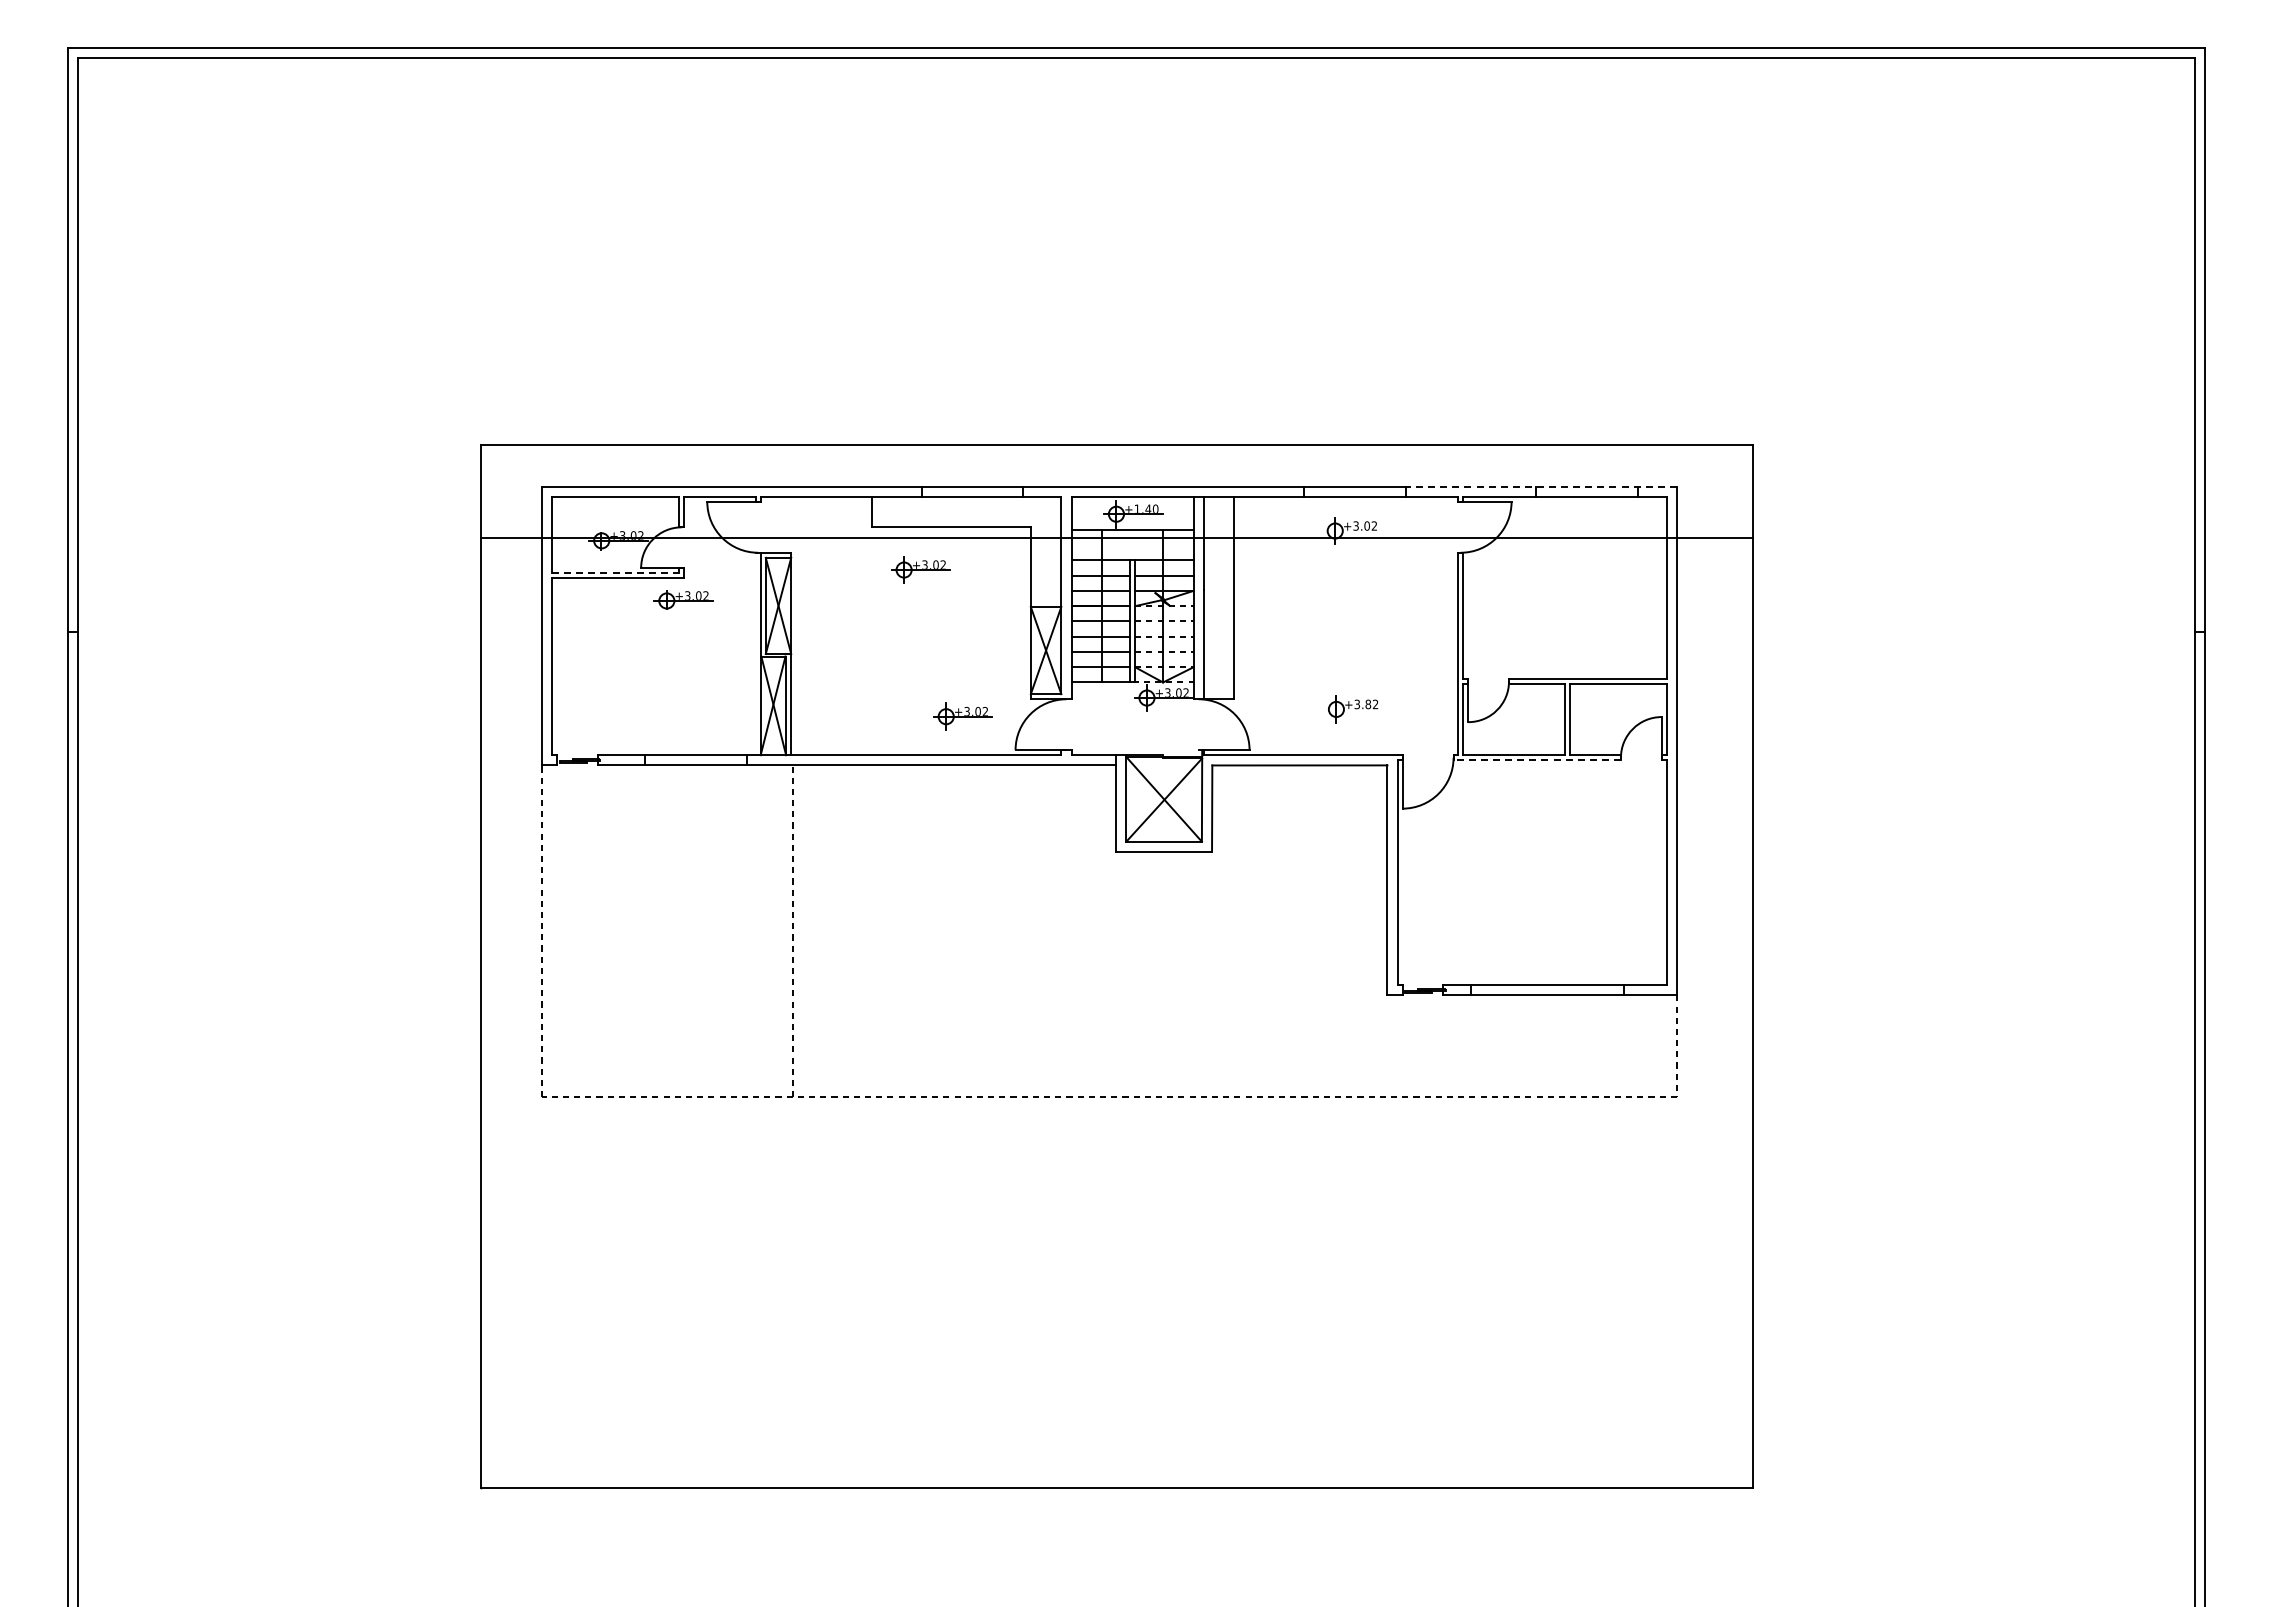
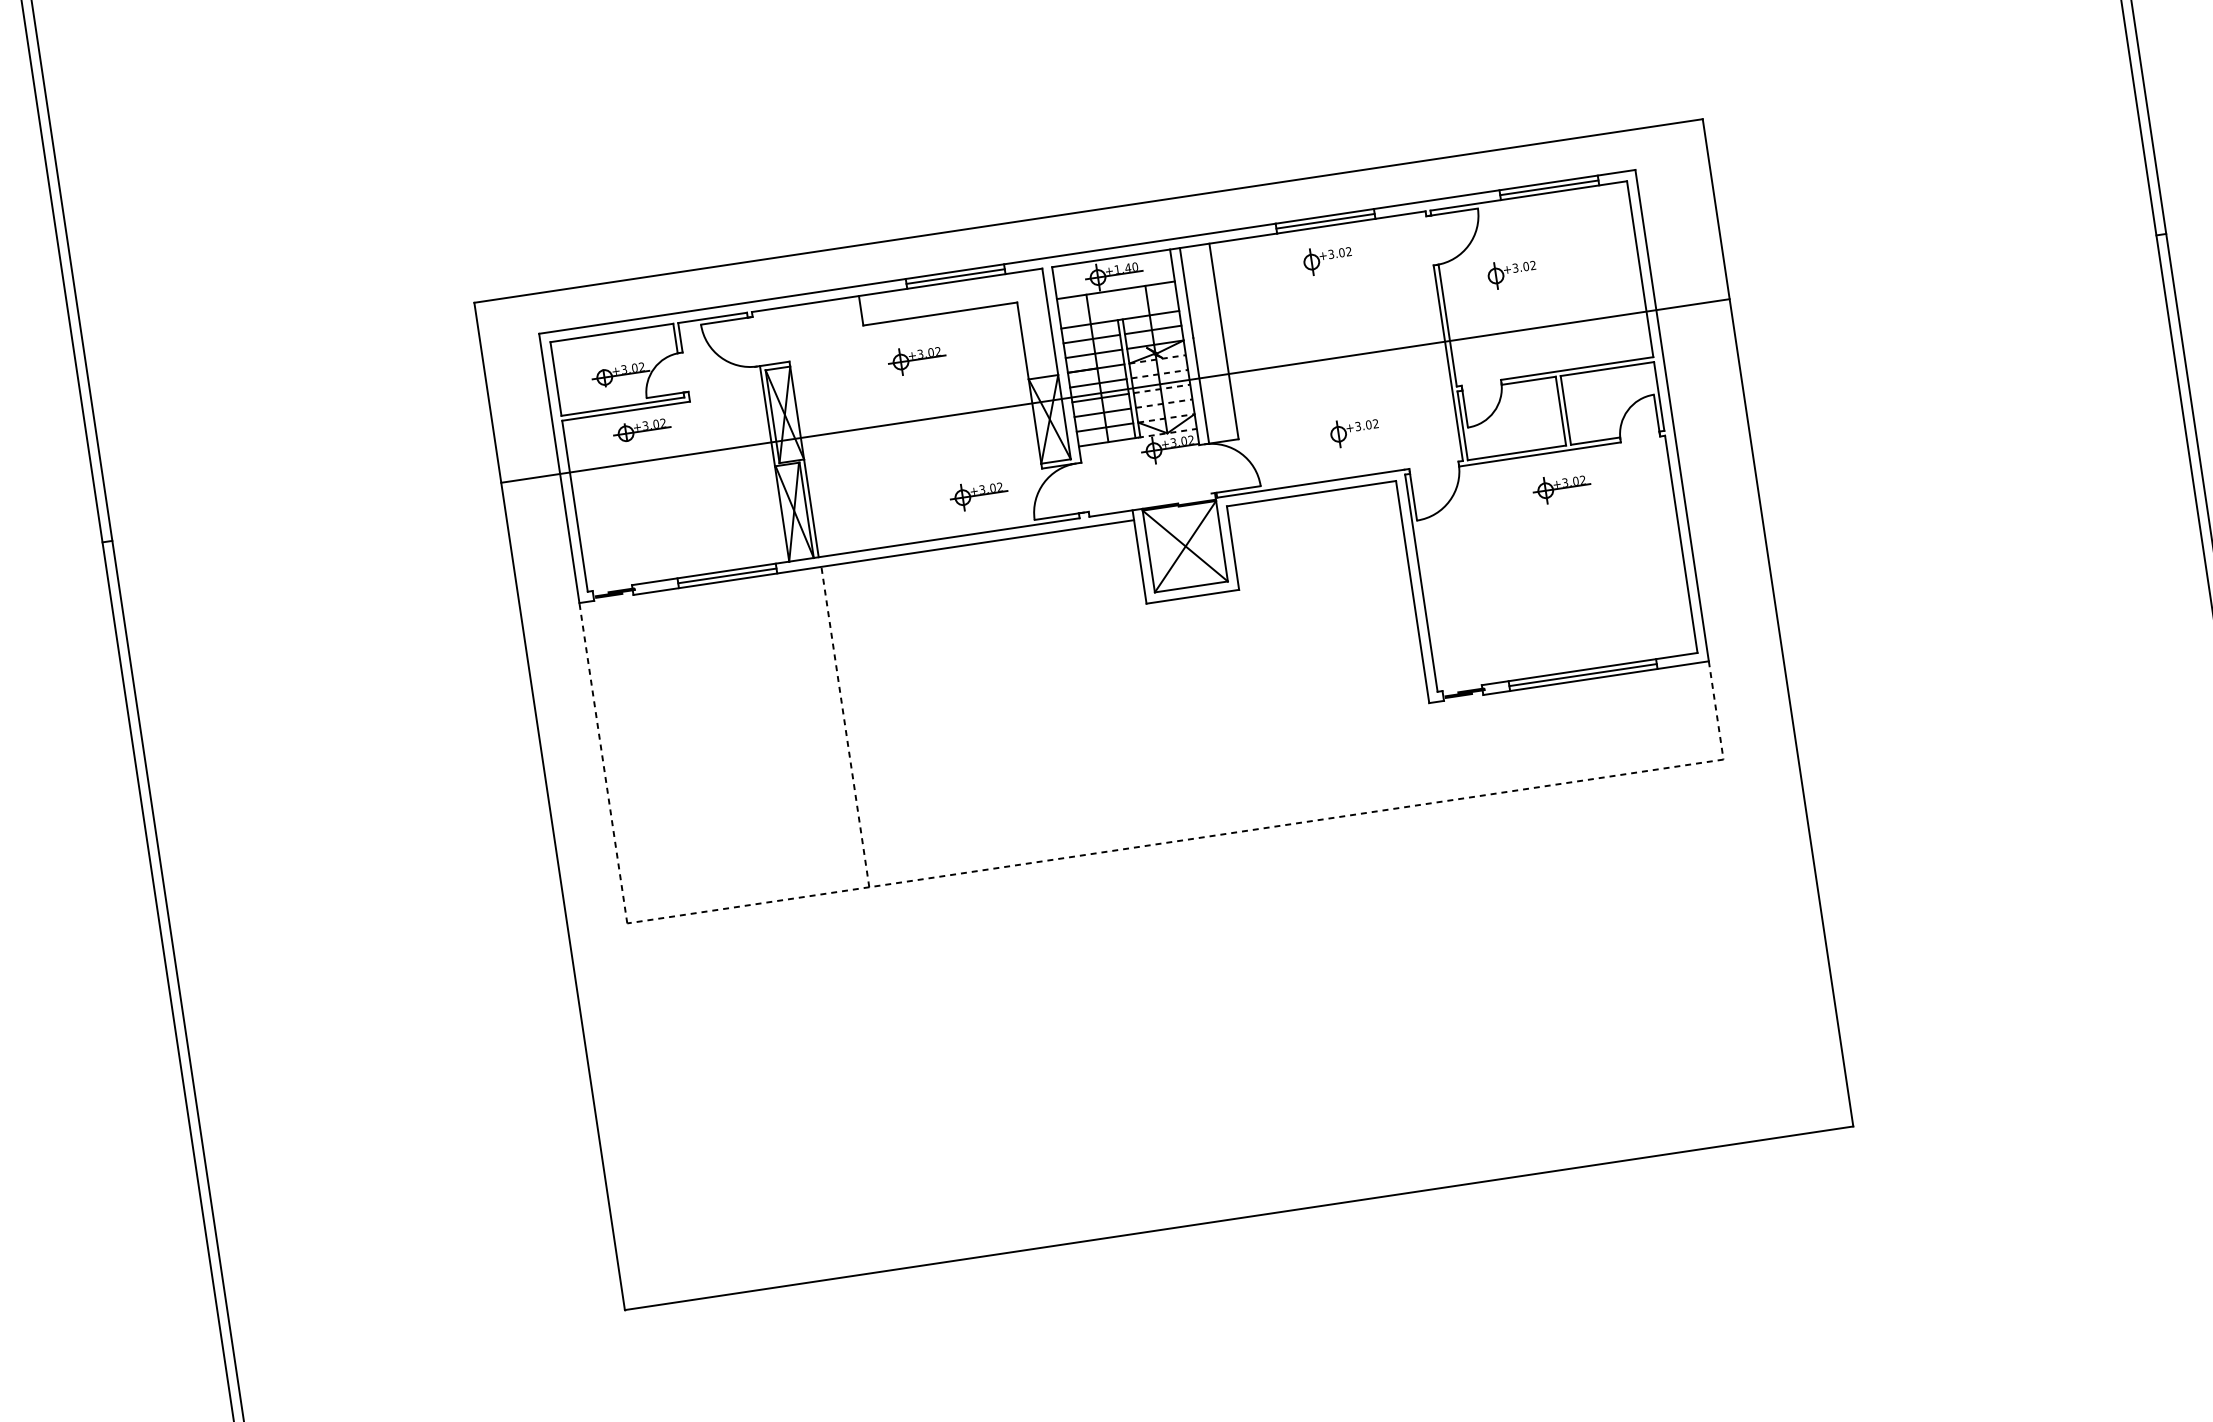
line: (1541, 486) -> (1504, 189), dashed -> solid
line: (972, 491) -> (955, 276), added
line: (1355, 491) -> (1325, 221), added
line: (1586, 491) -> (1548, 187), added
line: (1116, 537) -> (1115, 390), moved
part: (1536, 572) -> (1512, 273), added
line: (615, 573) -> (622, 407), dashed -> solid
part: (683, 599) -> (641, 429), moved
text: (1368, 704) -> (1368, 424), +3.82 -> +3.02
line: (695, 760) -> (727, 576), added
line: (1537, 760) -> (1540, 454), dashed -> solid
part: (1554, 797) -> (1562, 487), added
line: (1547, 990) -> (1583, 675), added

